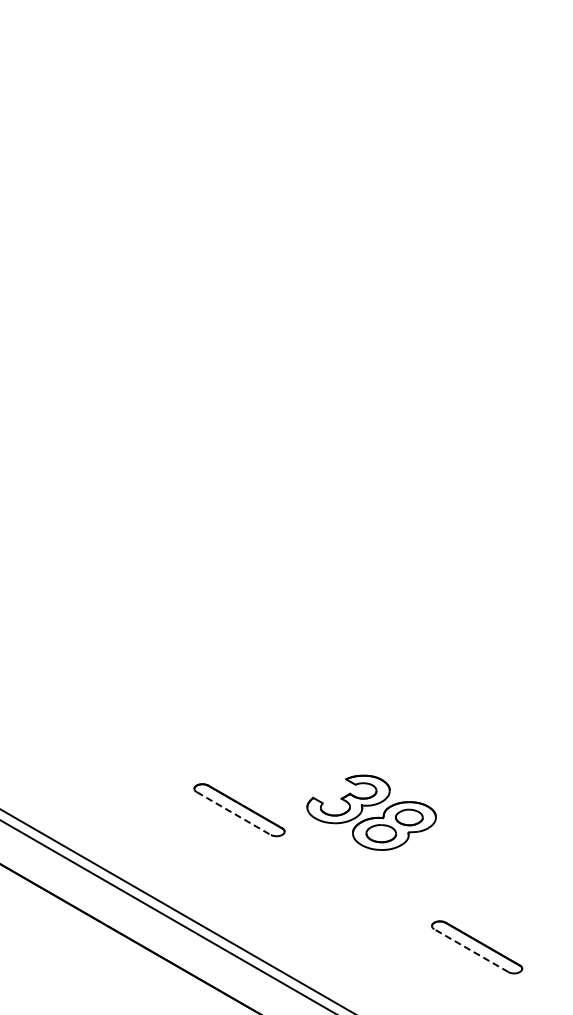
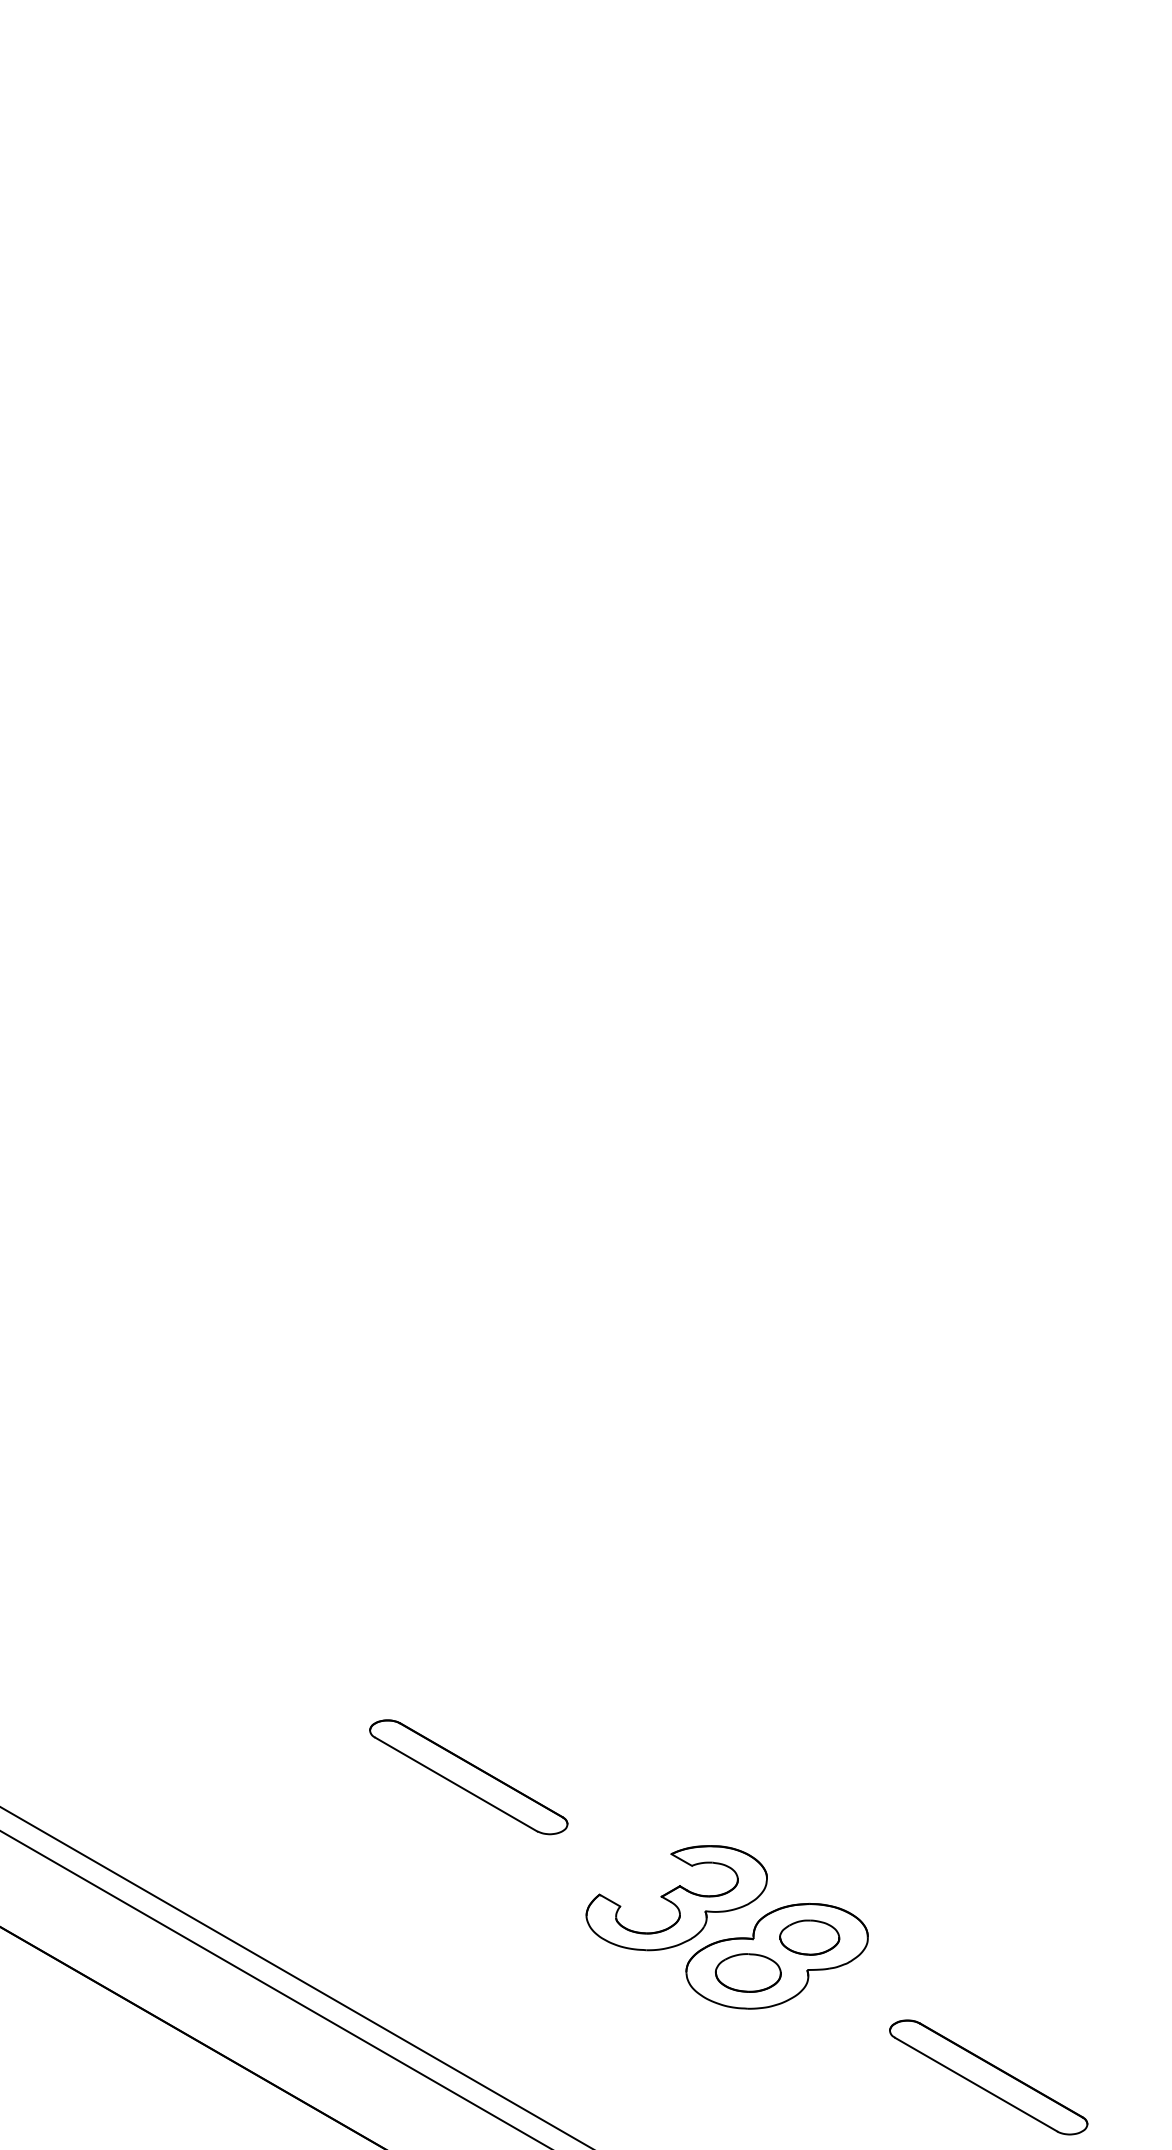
part: (371, 812) -> (726, 1926), moved
line: (233, 813) -> (455, 1784), dashed -> solid
line: (471, 950) -> (976, 2084), dashed -> solid

